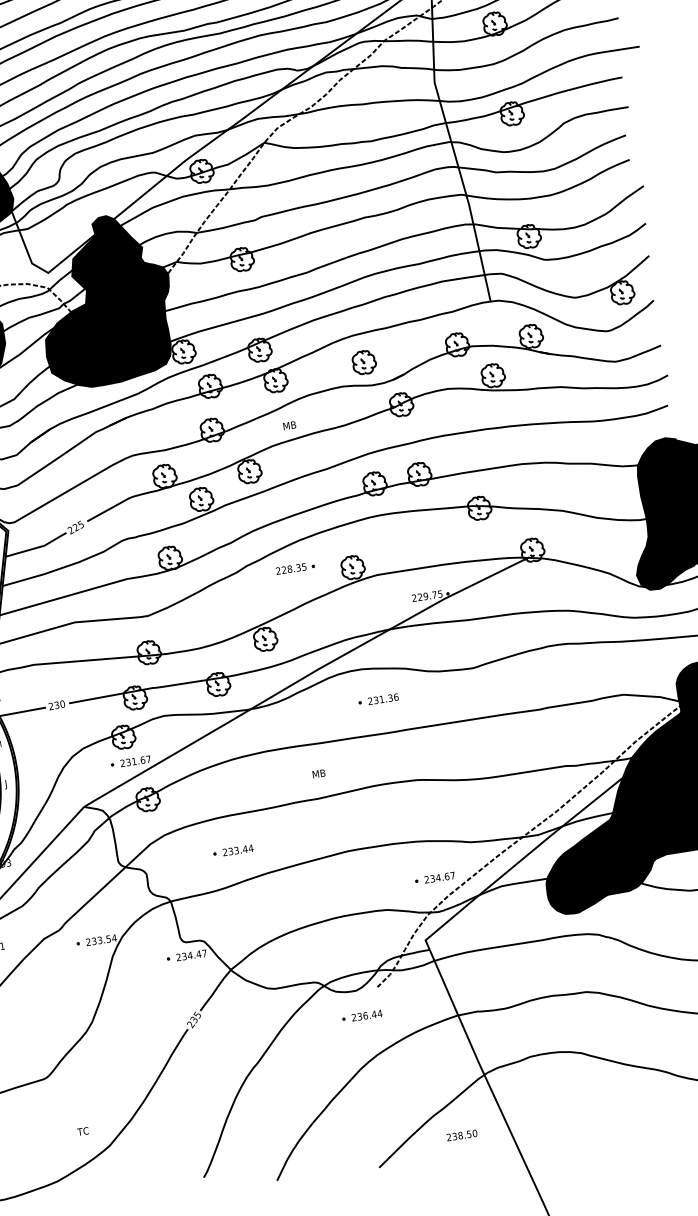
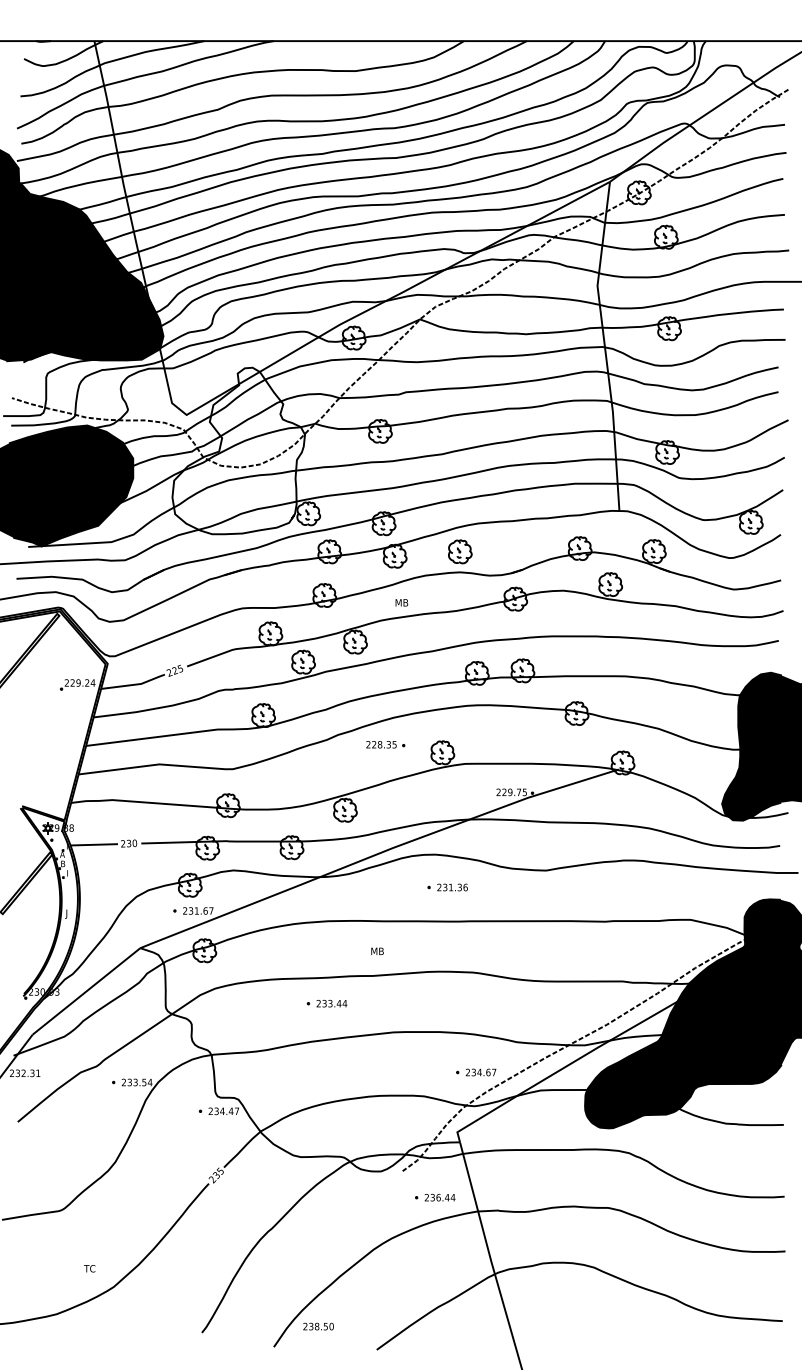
fill: (104, 300) -> (238, 450), removed
part: (364, 362) -> (460, 551), moved
part: (232, 851) -> (326, 1003), moved
part: (362, 1016) -> (435, 1197), moved
text: (461, 1135) -> (318, 1326), moved

